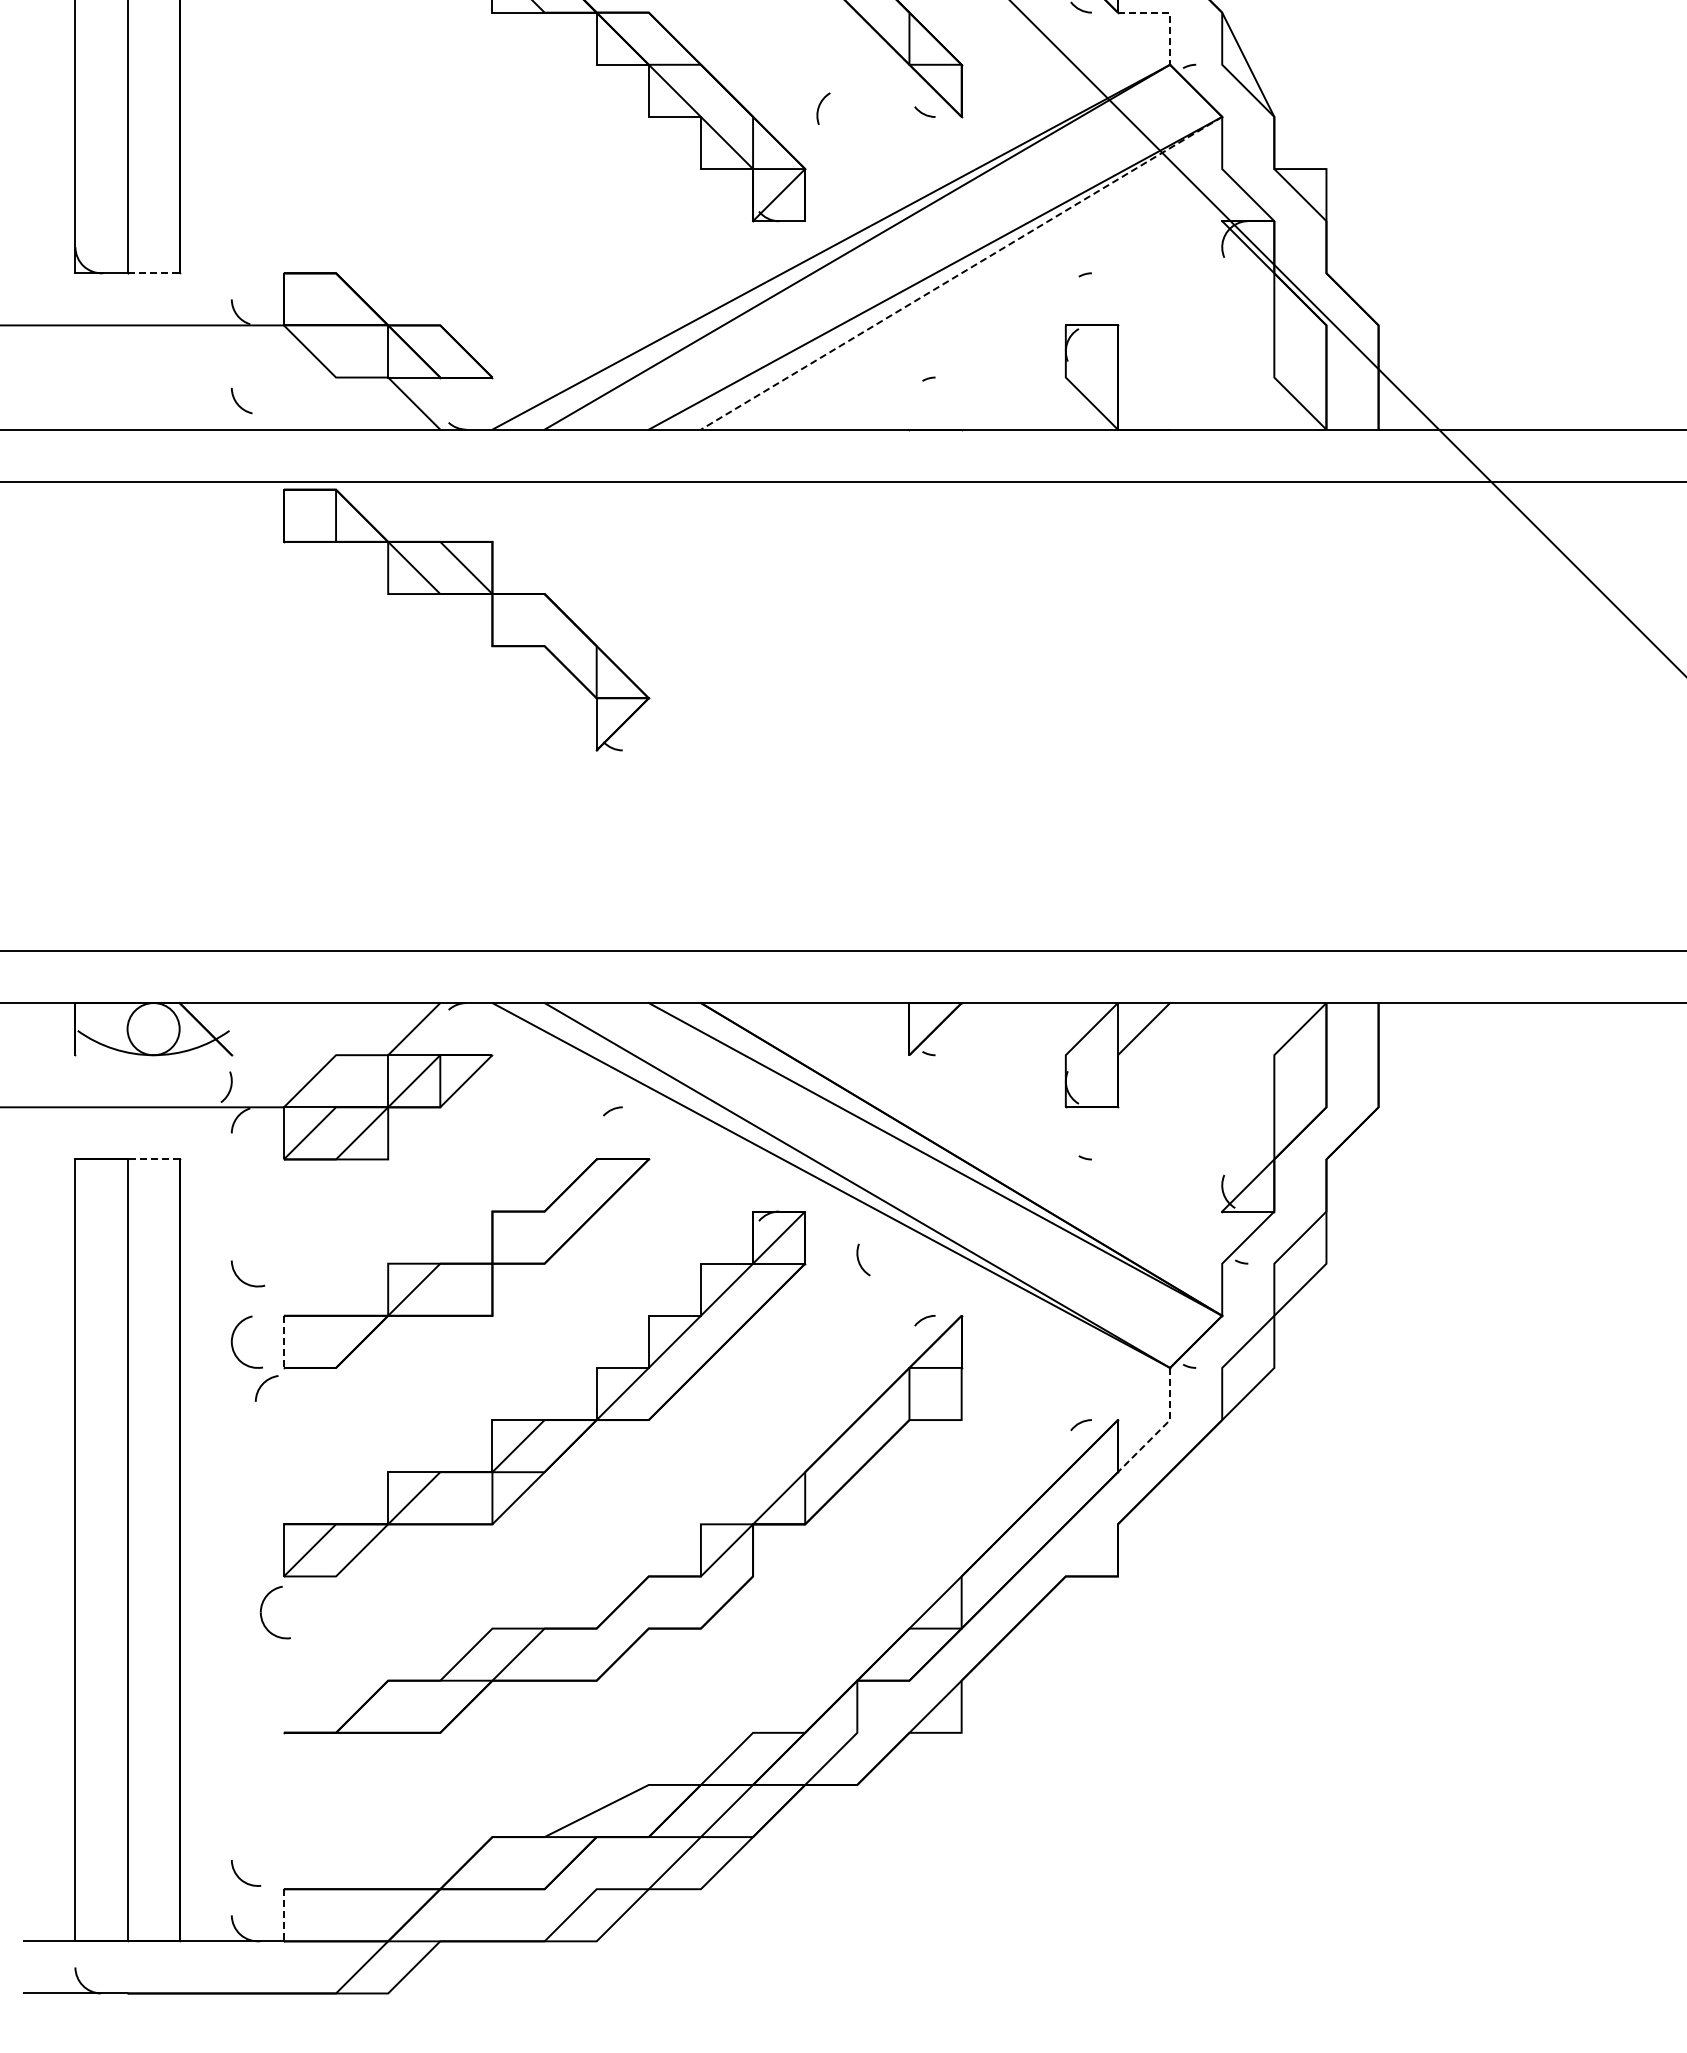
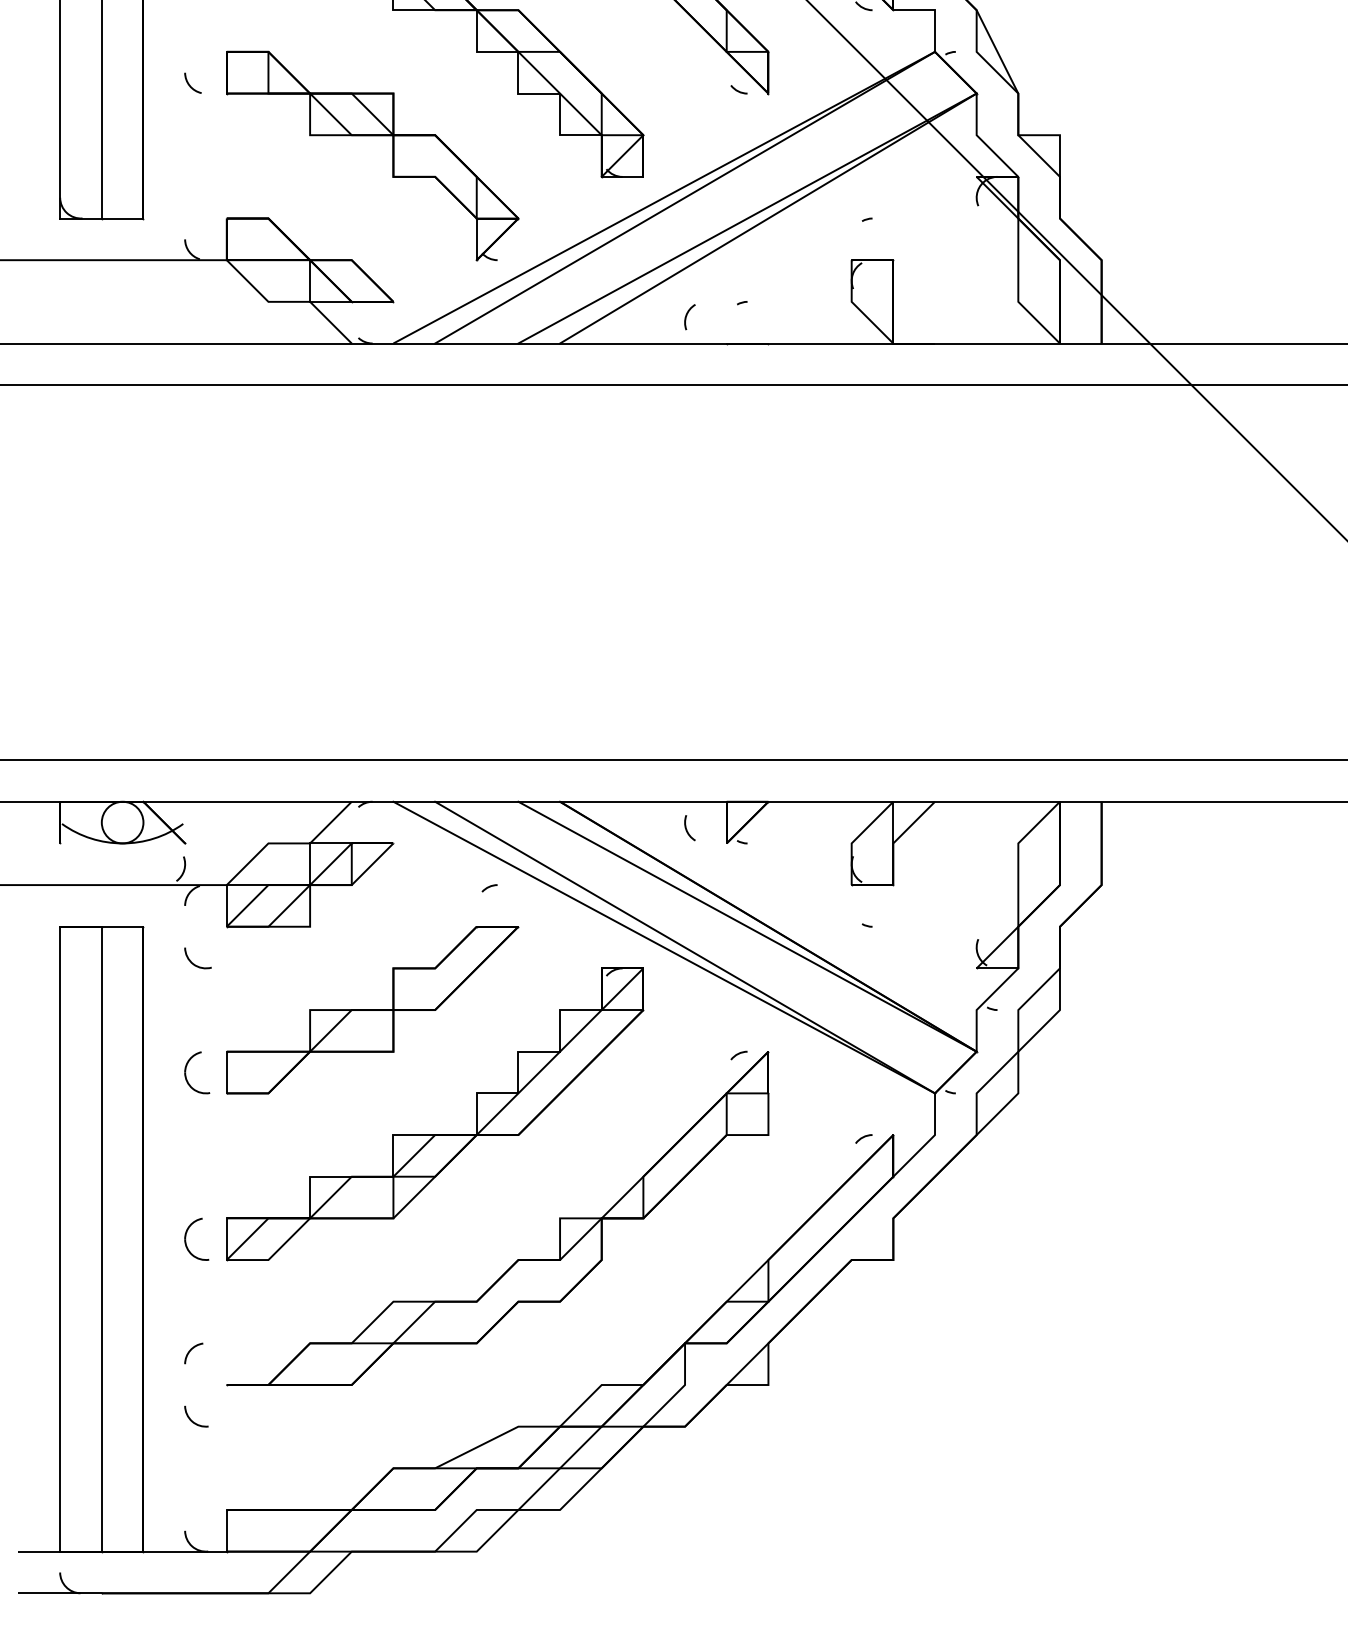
line: (1170, 12) -> (935, 10), dashed -> solid
curve: (819, 108) -> (686, 317), moved
line: (153, 273) -> (122, 218), dashed -> solid
line: (961, 273) -> (768, 218), dashed -> solid
curve: (238, 403) -> (190, 85), moved
part: (466, 594) -> (372, 135), moved
line: (153, 1159) -> (122, 926), dashed -> solid
curve: (859, 1259) -> (686, 827), moved
curve: (244, 1281) -> (195, 964), moved
line: (283, 1342) -> (226, 1073), dashed -> solid
curve: (262, 1386) -> (190, 1351), moved
line: (1163, 1427) -> (929, 1140), dashed -> solid
part: (262, 1608) -> (186, 1236), moved
curve: (240, 1877) -> (192, 1419), moved
line: (283, 1915) -> (226, 1530), dashed -> solid

